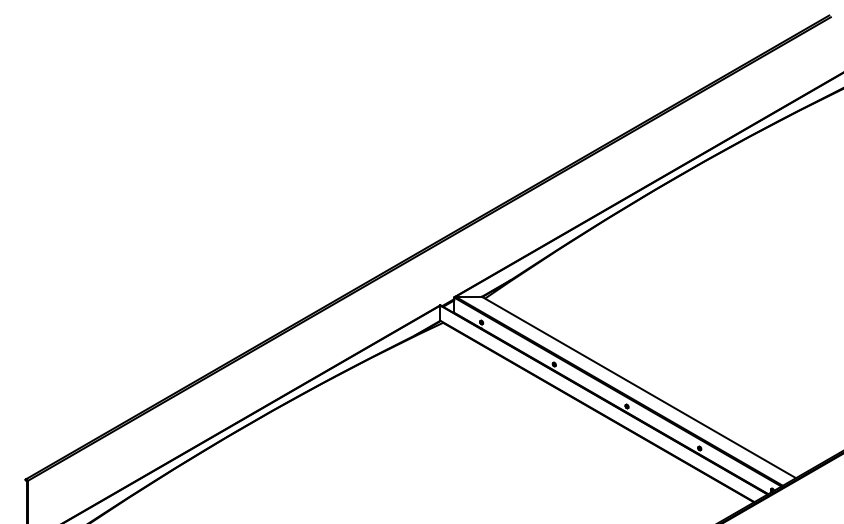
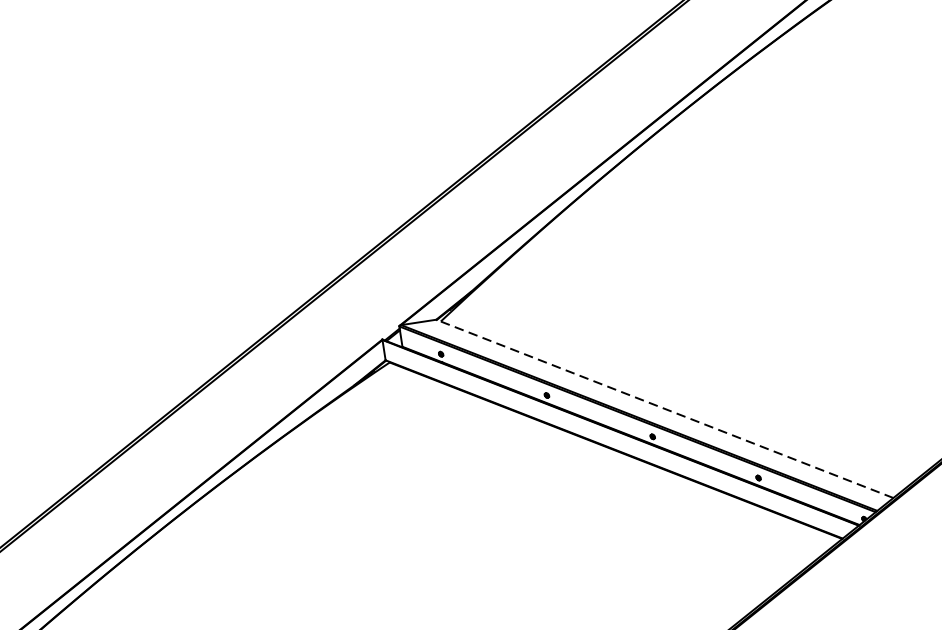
line: (638, 387) -> (664, 409), solid -> dashed

